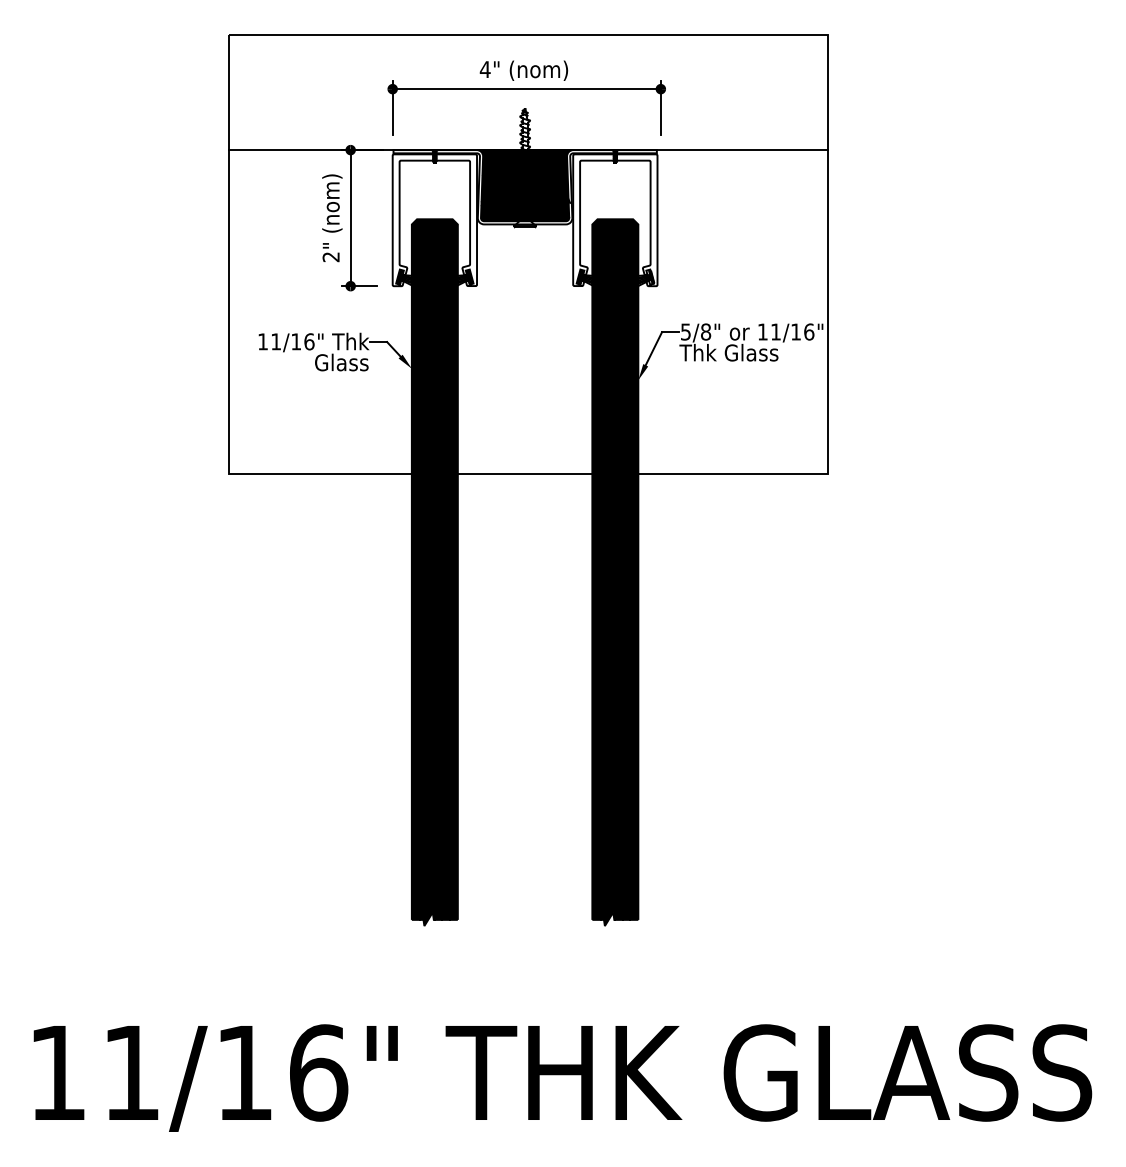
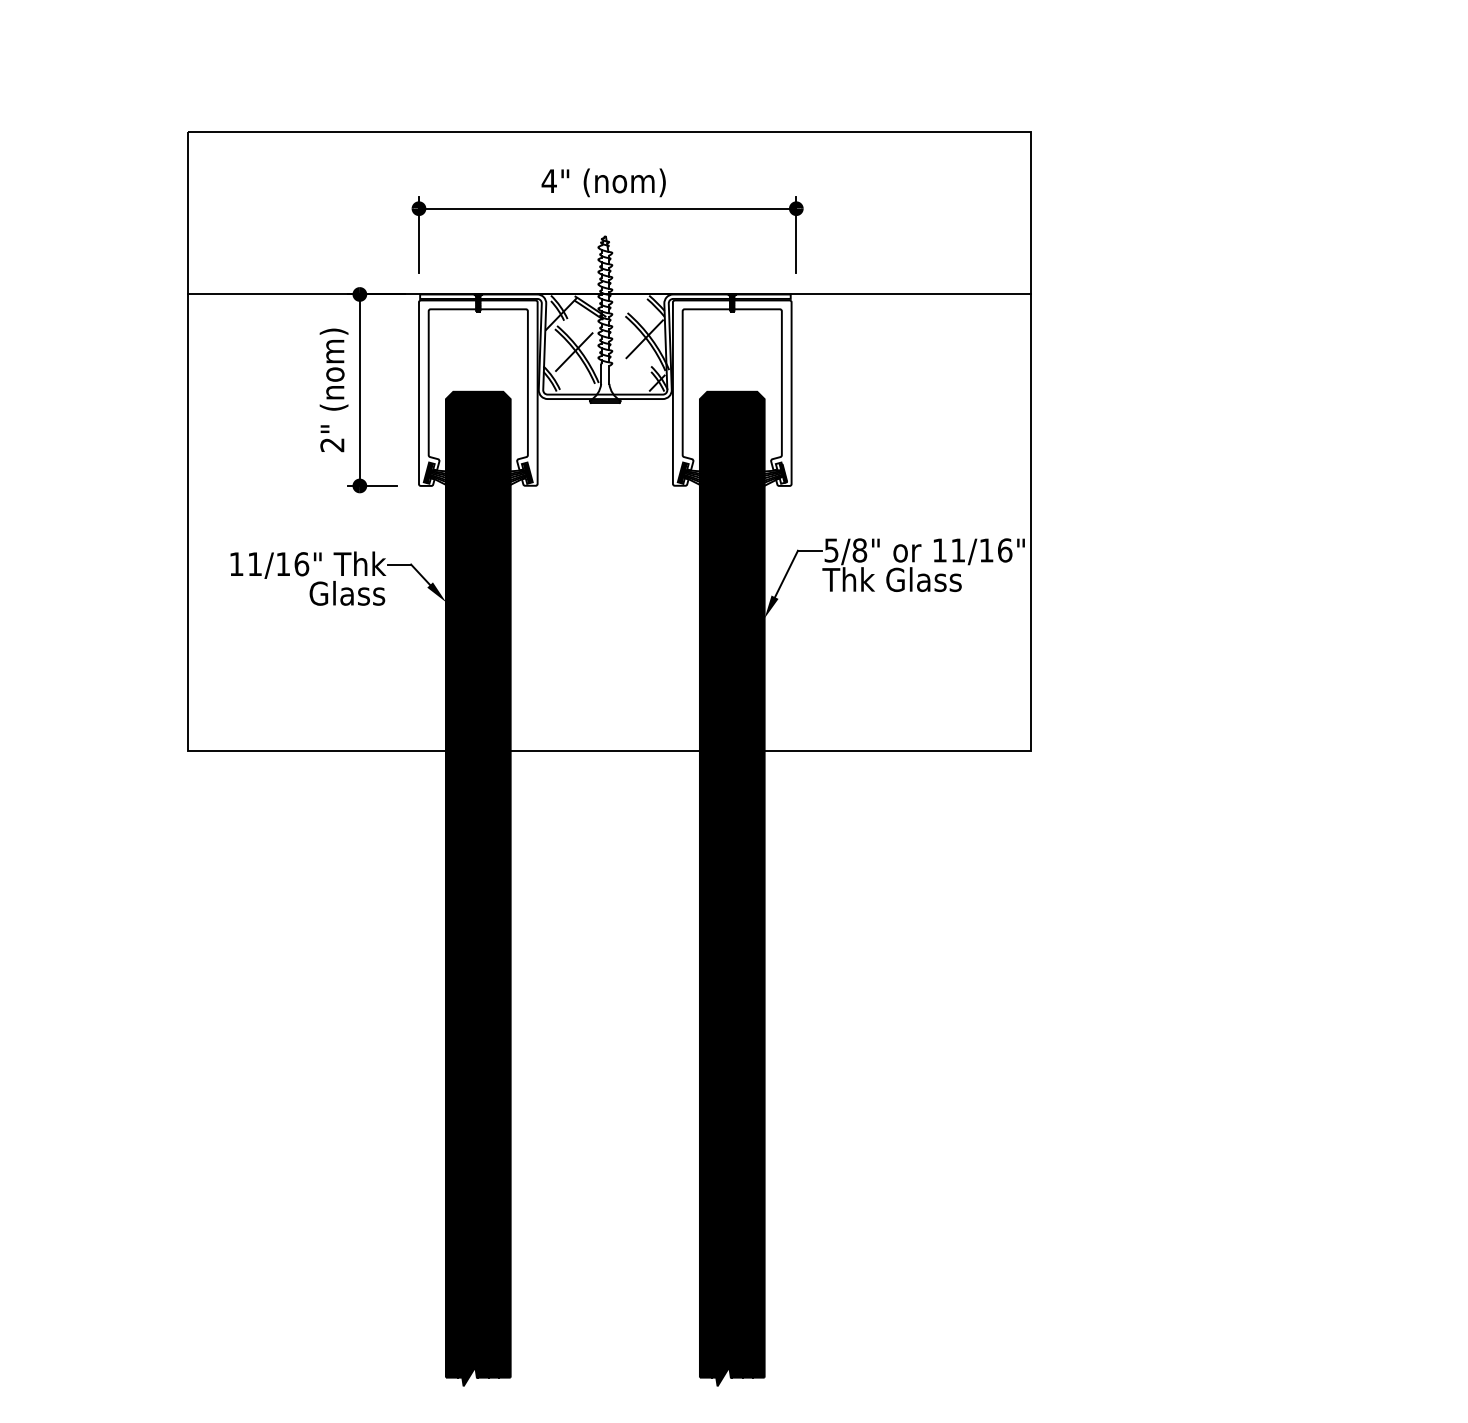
fill: (524, 185) -> (604, 344), removed

